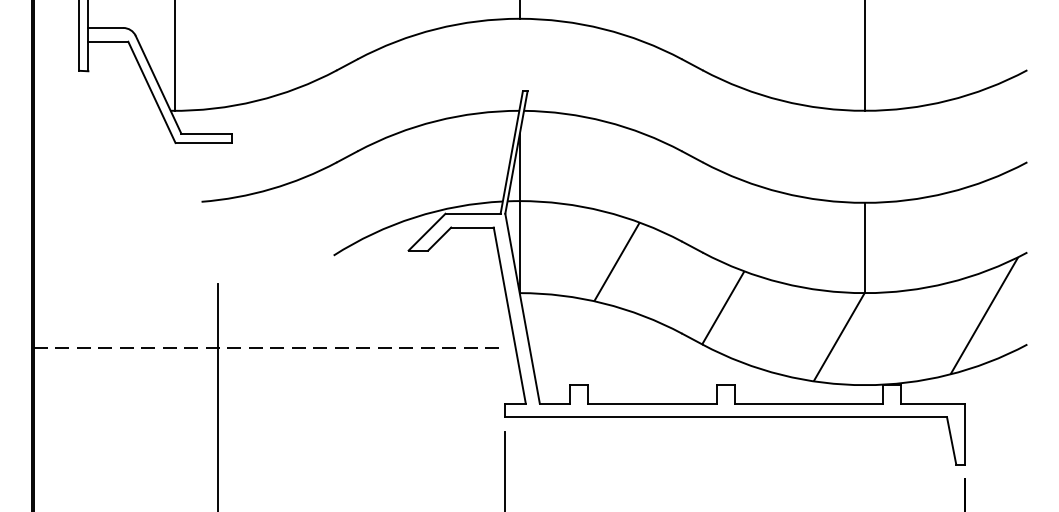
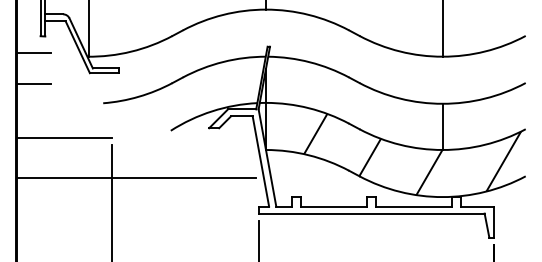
line: (65, 104) -> (33, 53), added
line: (65, 163) -> (33, 83), added
line: (125, 268) -> (64, 137), added
line: (268, 346) -> (137, 177), dashed -> solid

